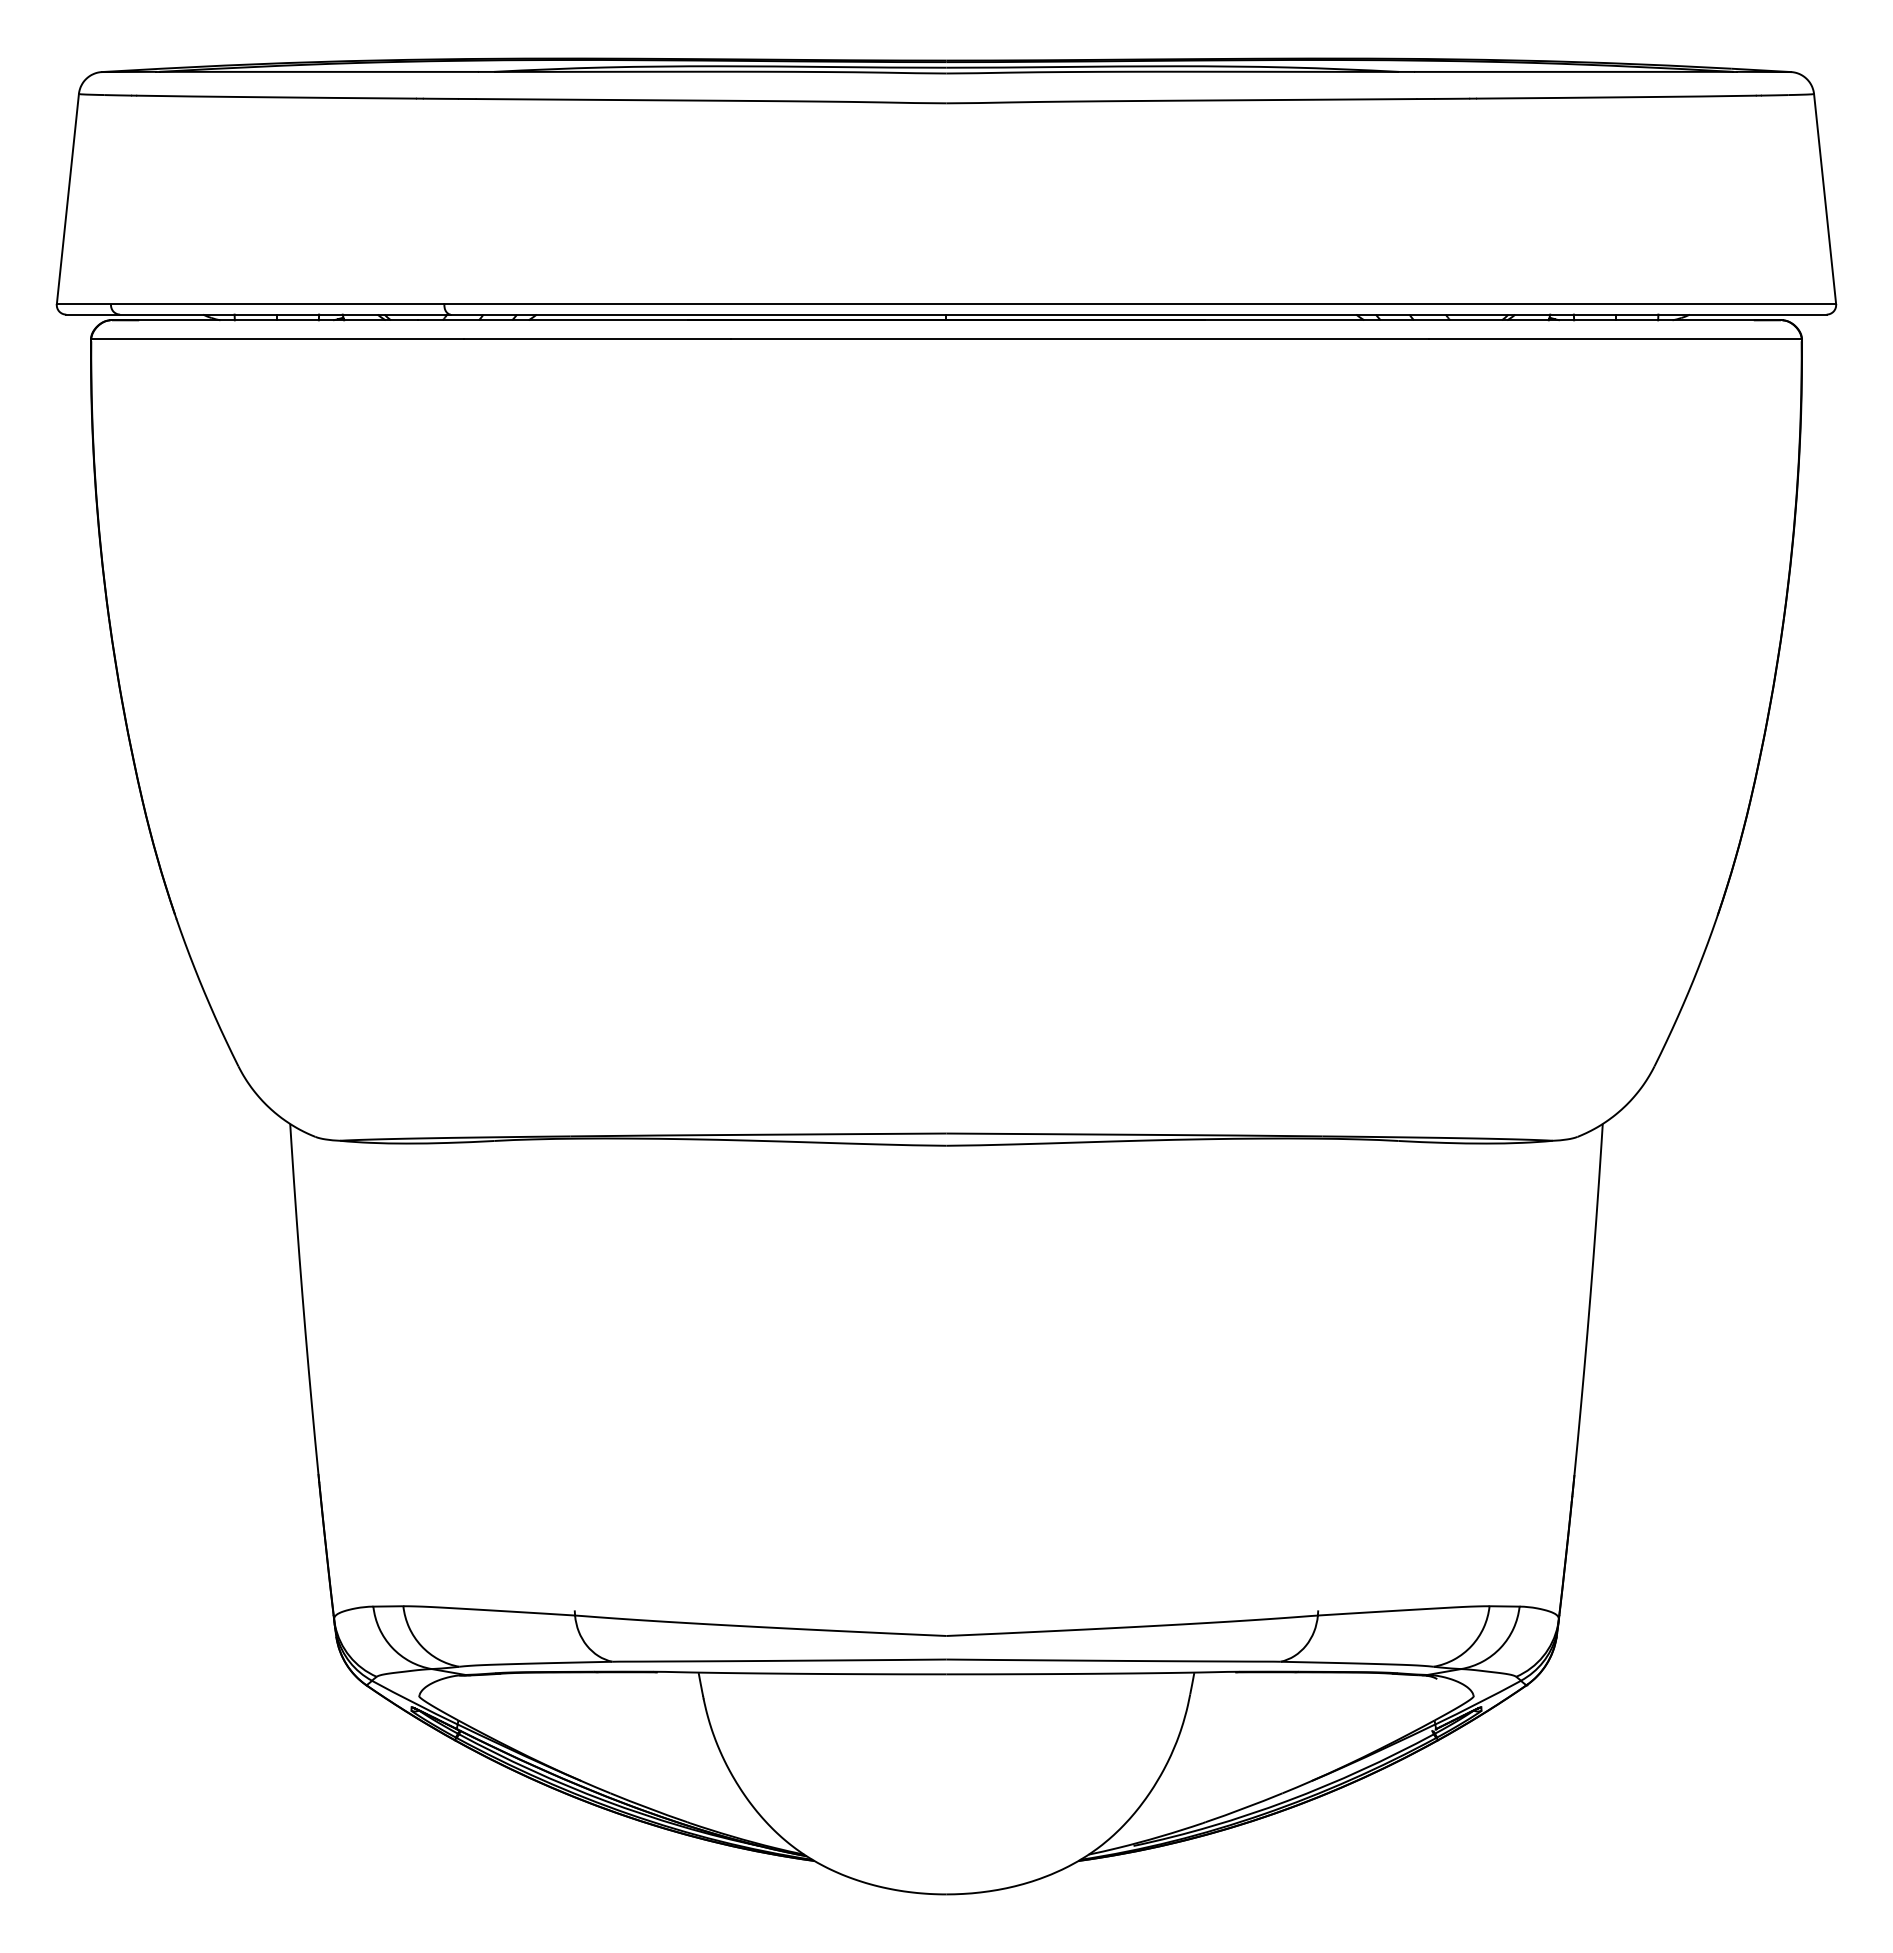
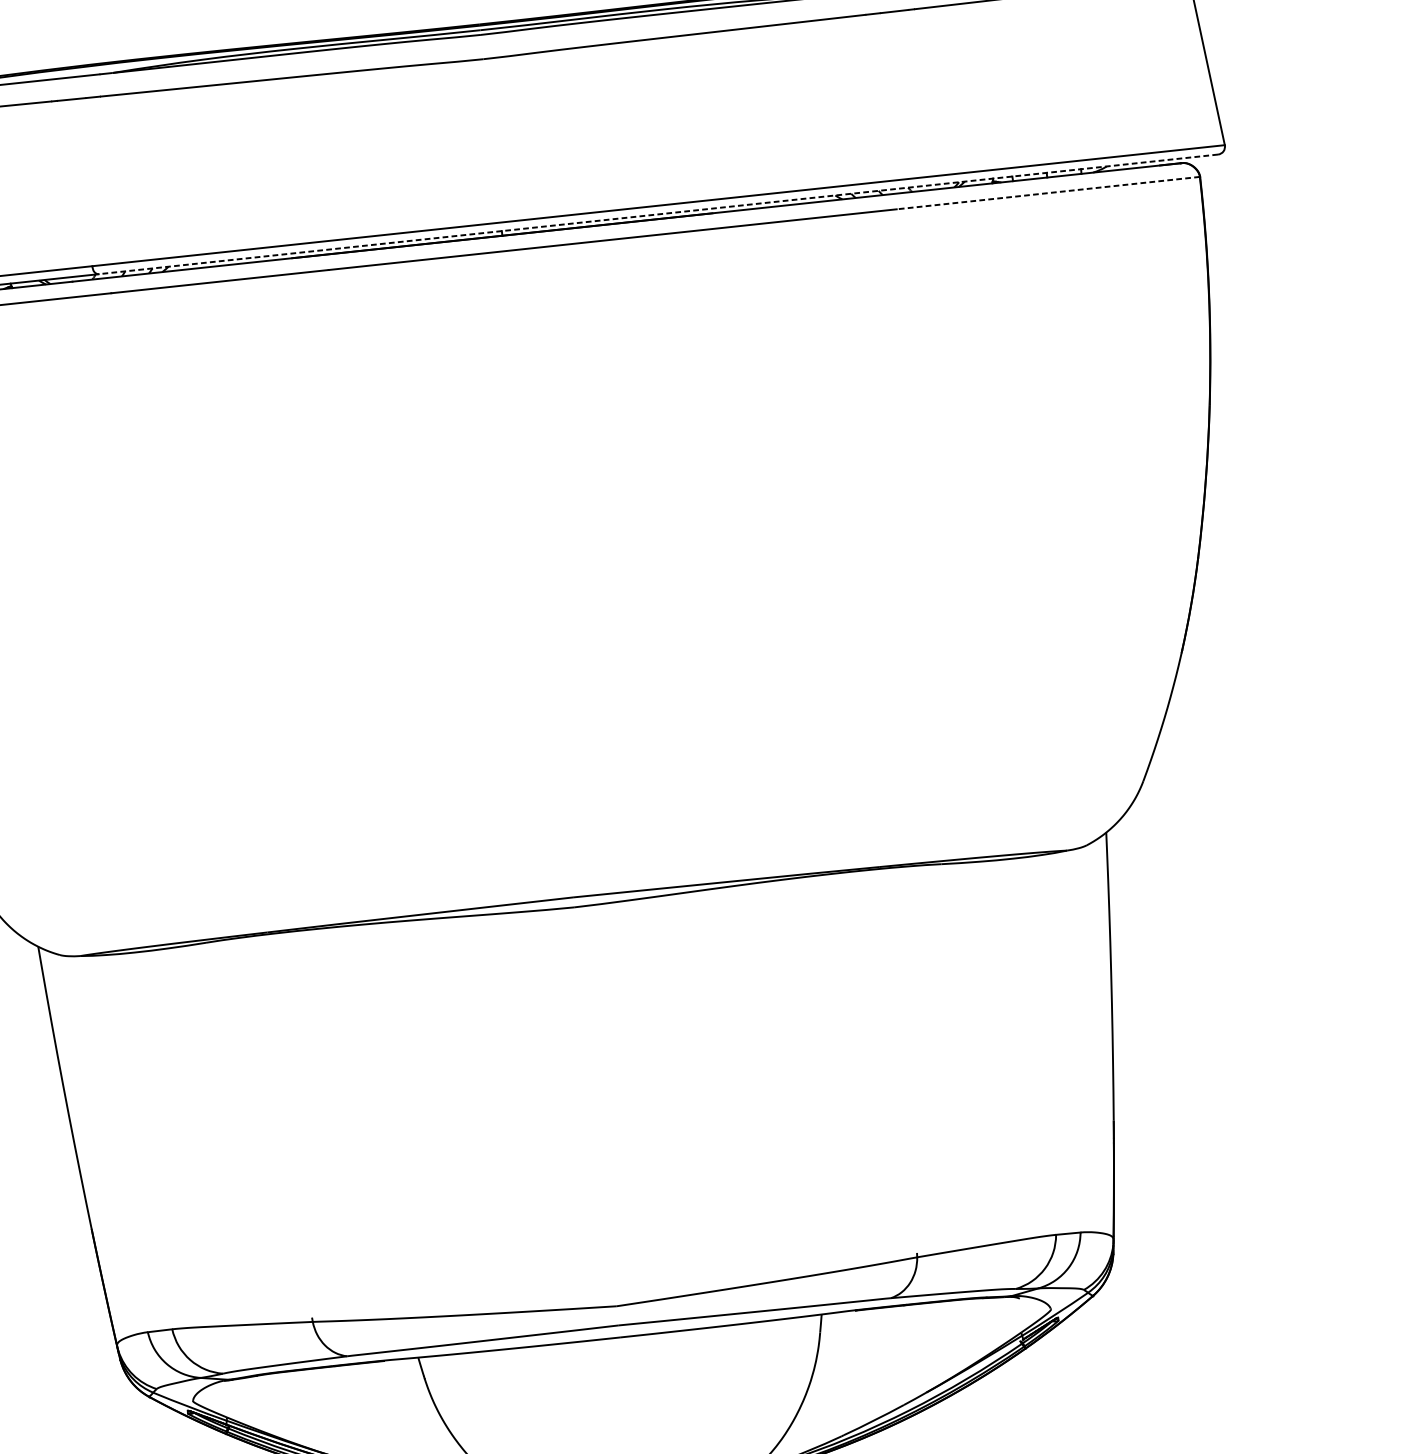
line: (1138, 314) -> (658, 214), solid -> dashed
line: (1614, 339) -> (1047, 193), solid -> dashed

